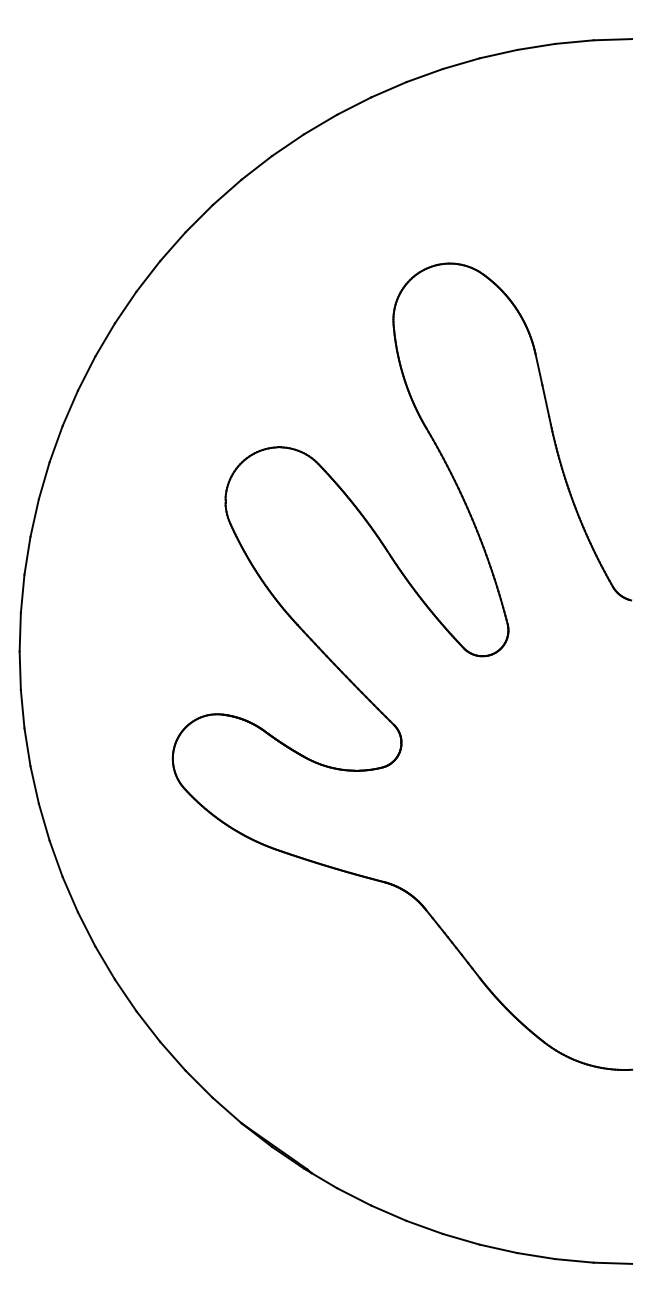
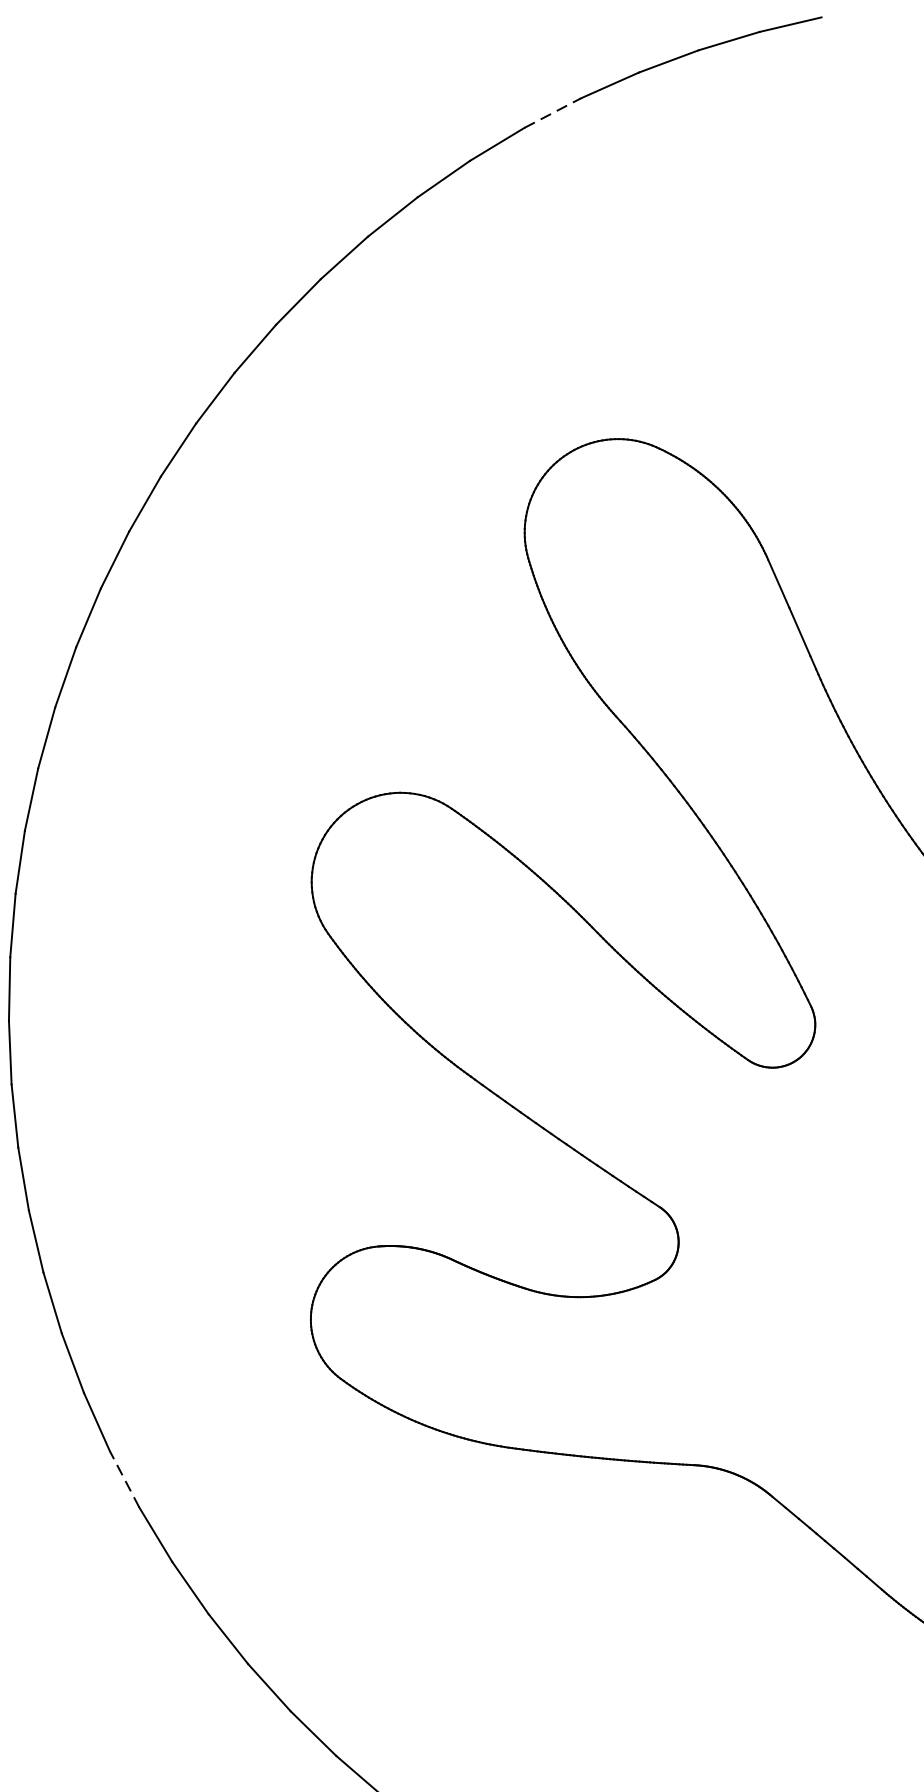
line: (461, 63) -> (553, 112), solid -> dashed
line: (44, 821) -> (124, 1477), solid -> dashed

